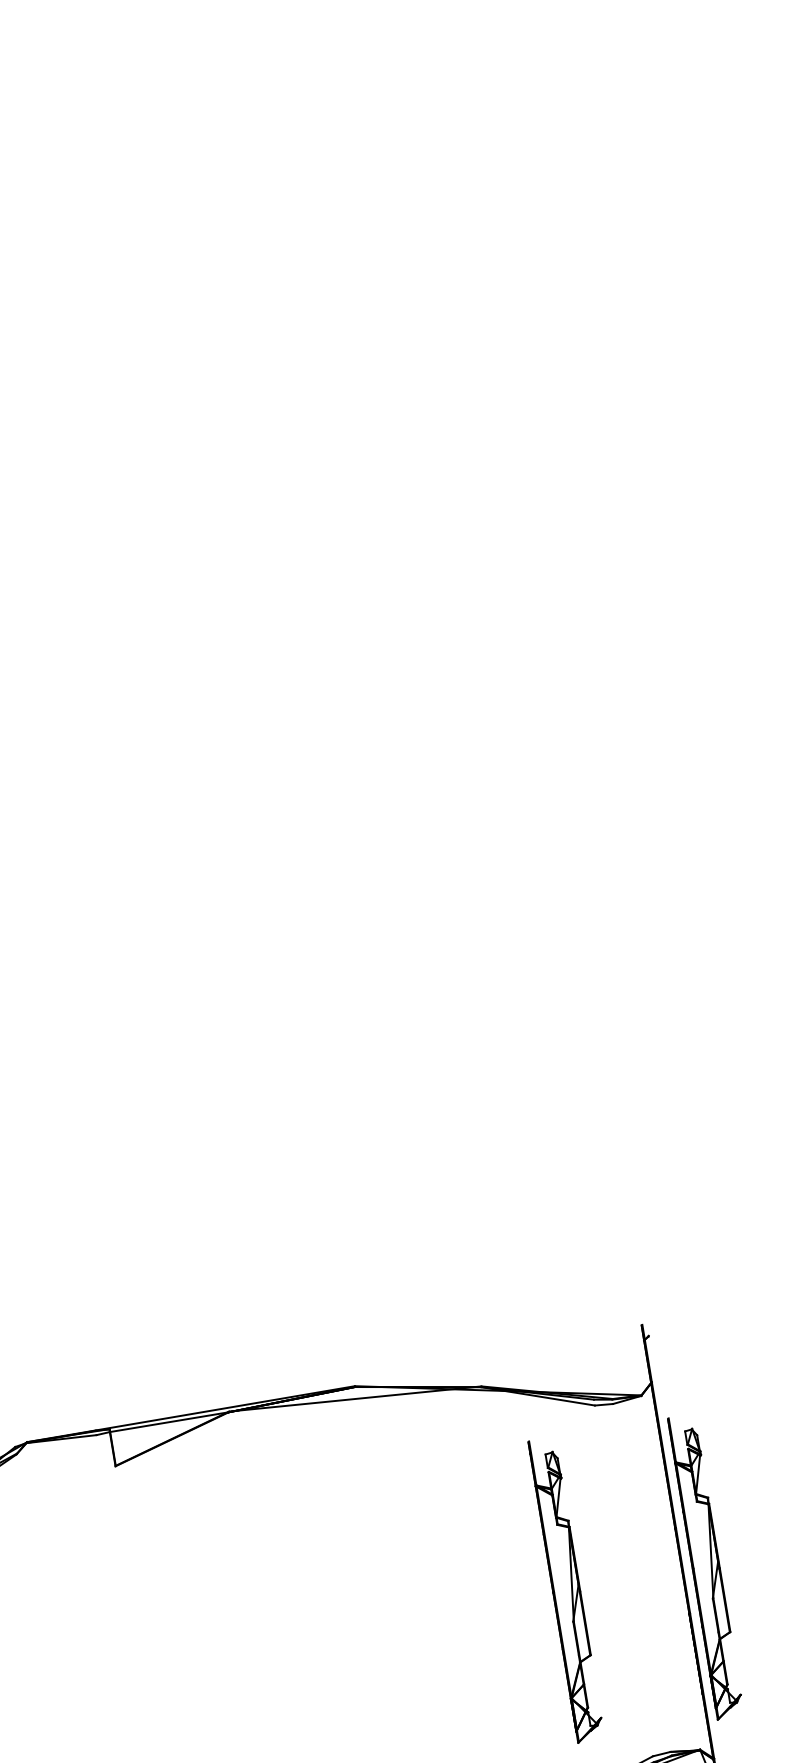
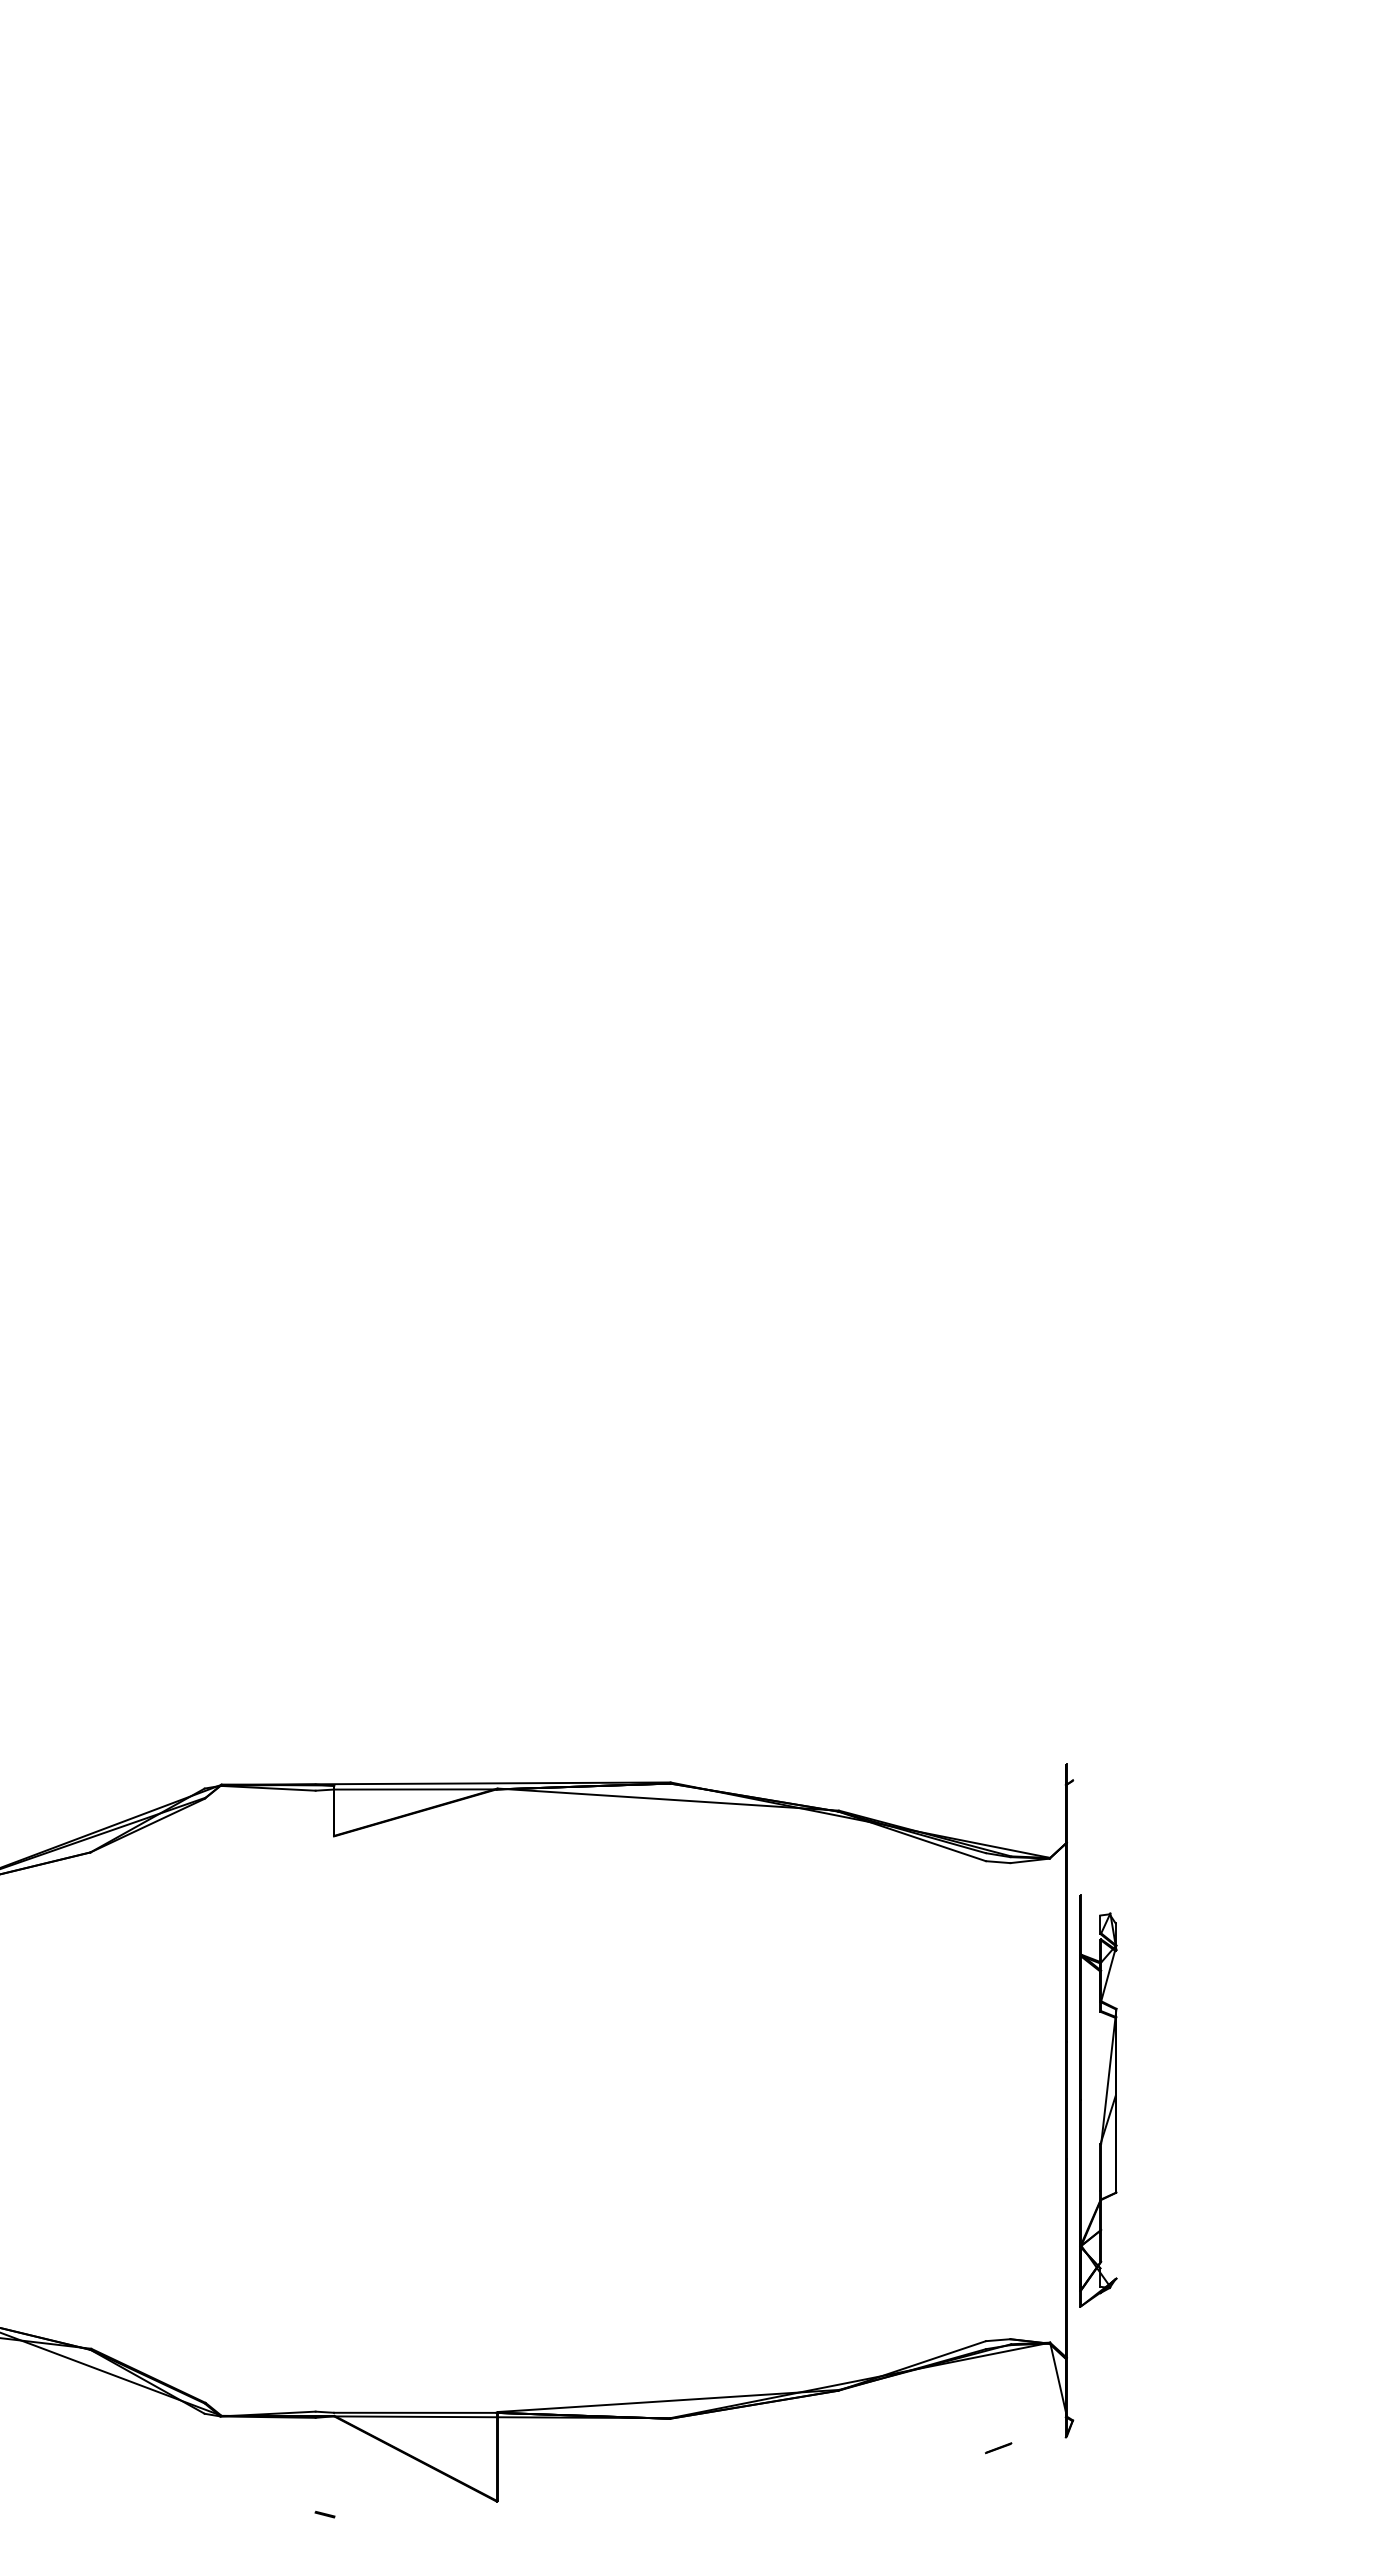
part: (566, 1589) -> (907, 2100), removed

